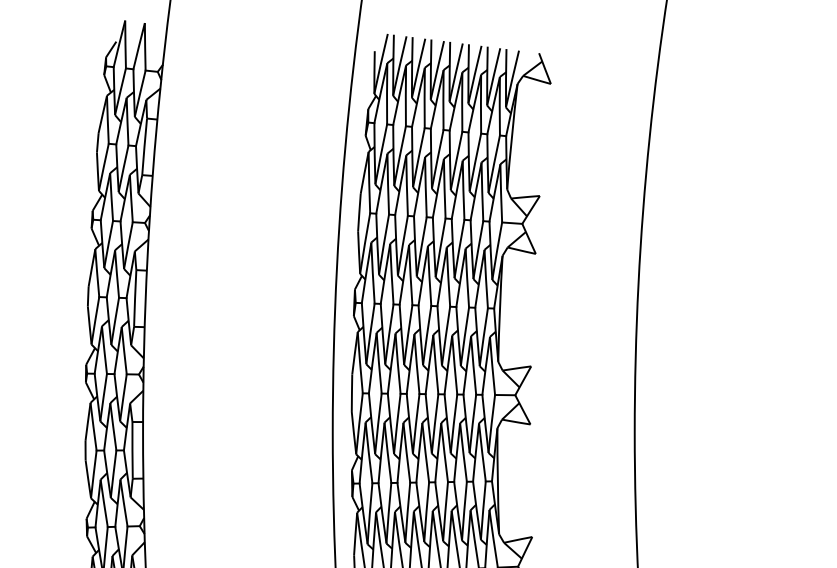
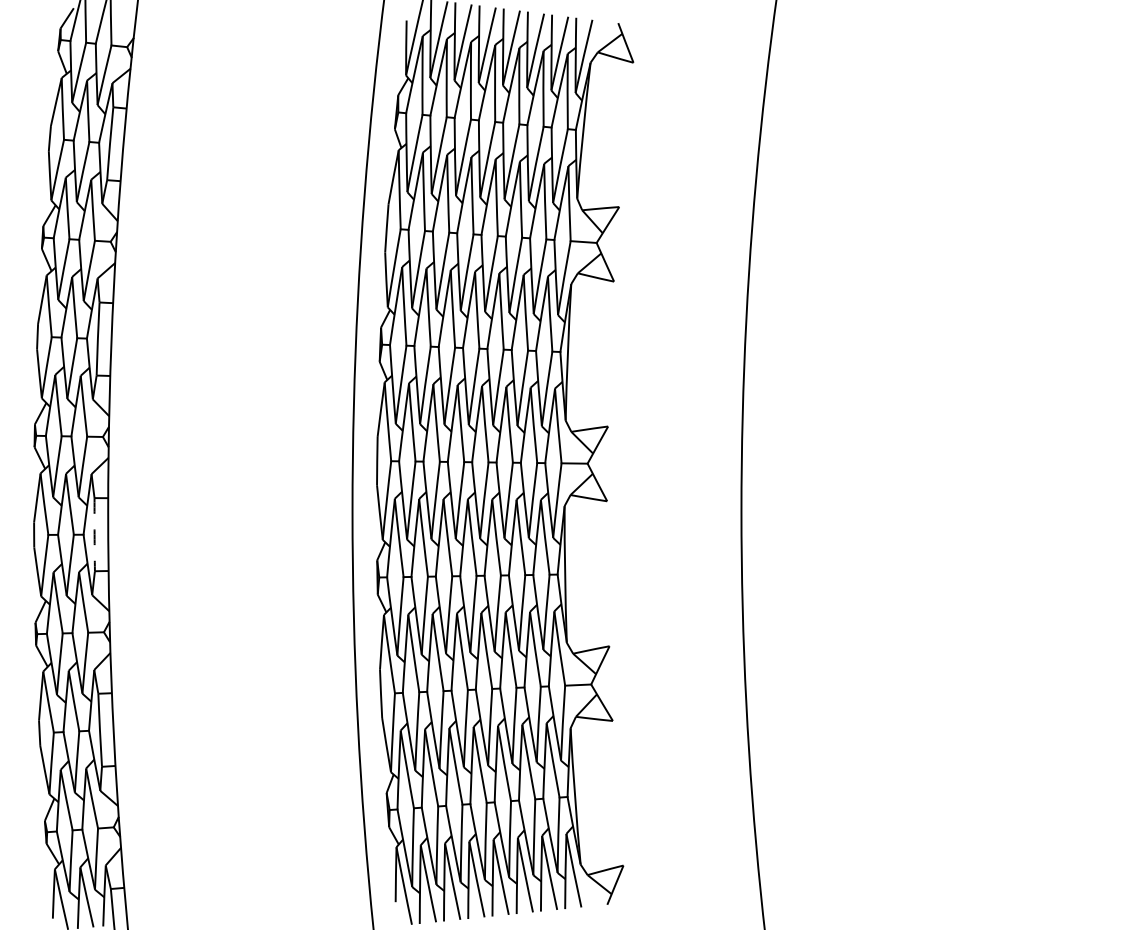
arc: (132, 450) -> (94, 534), solid -> dashed

